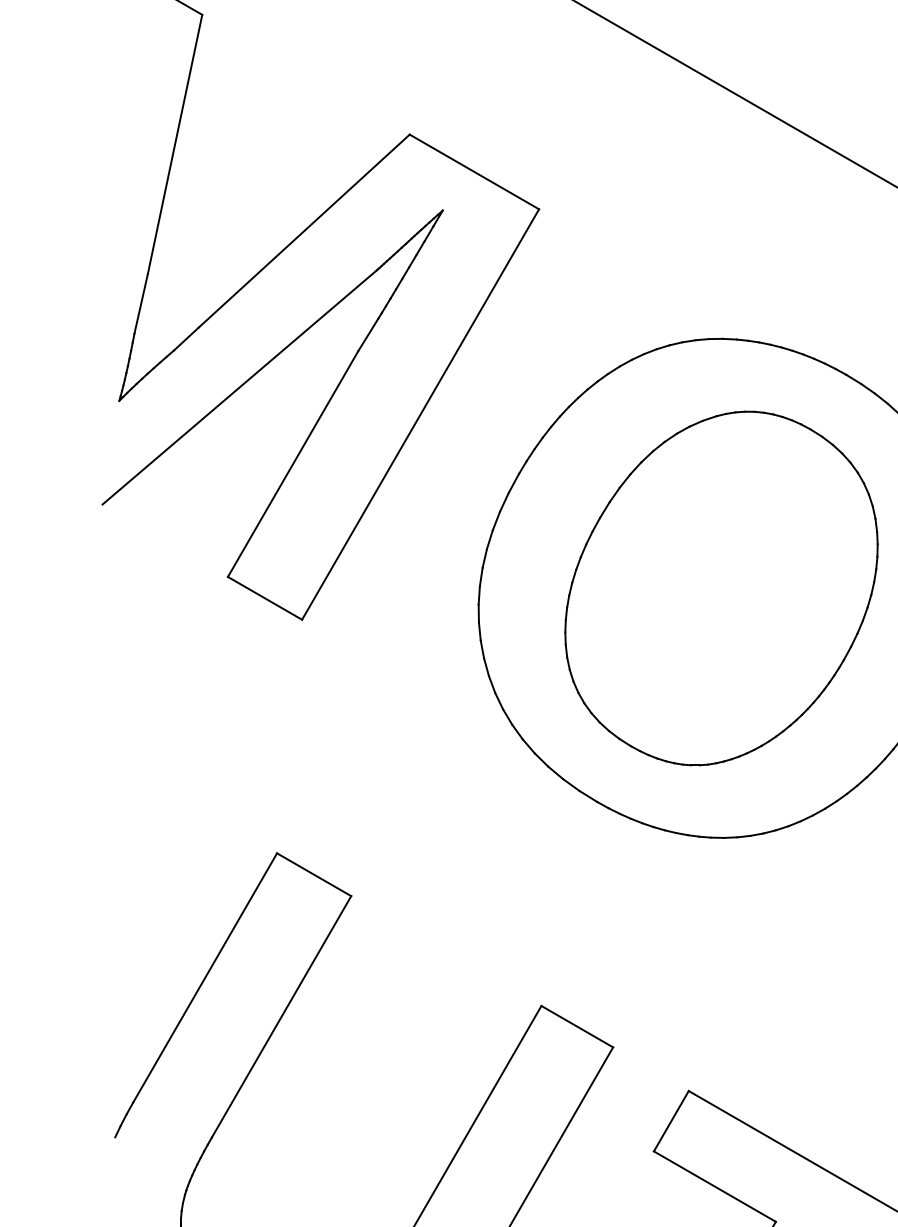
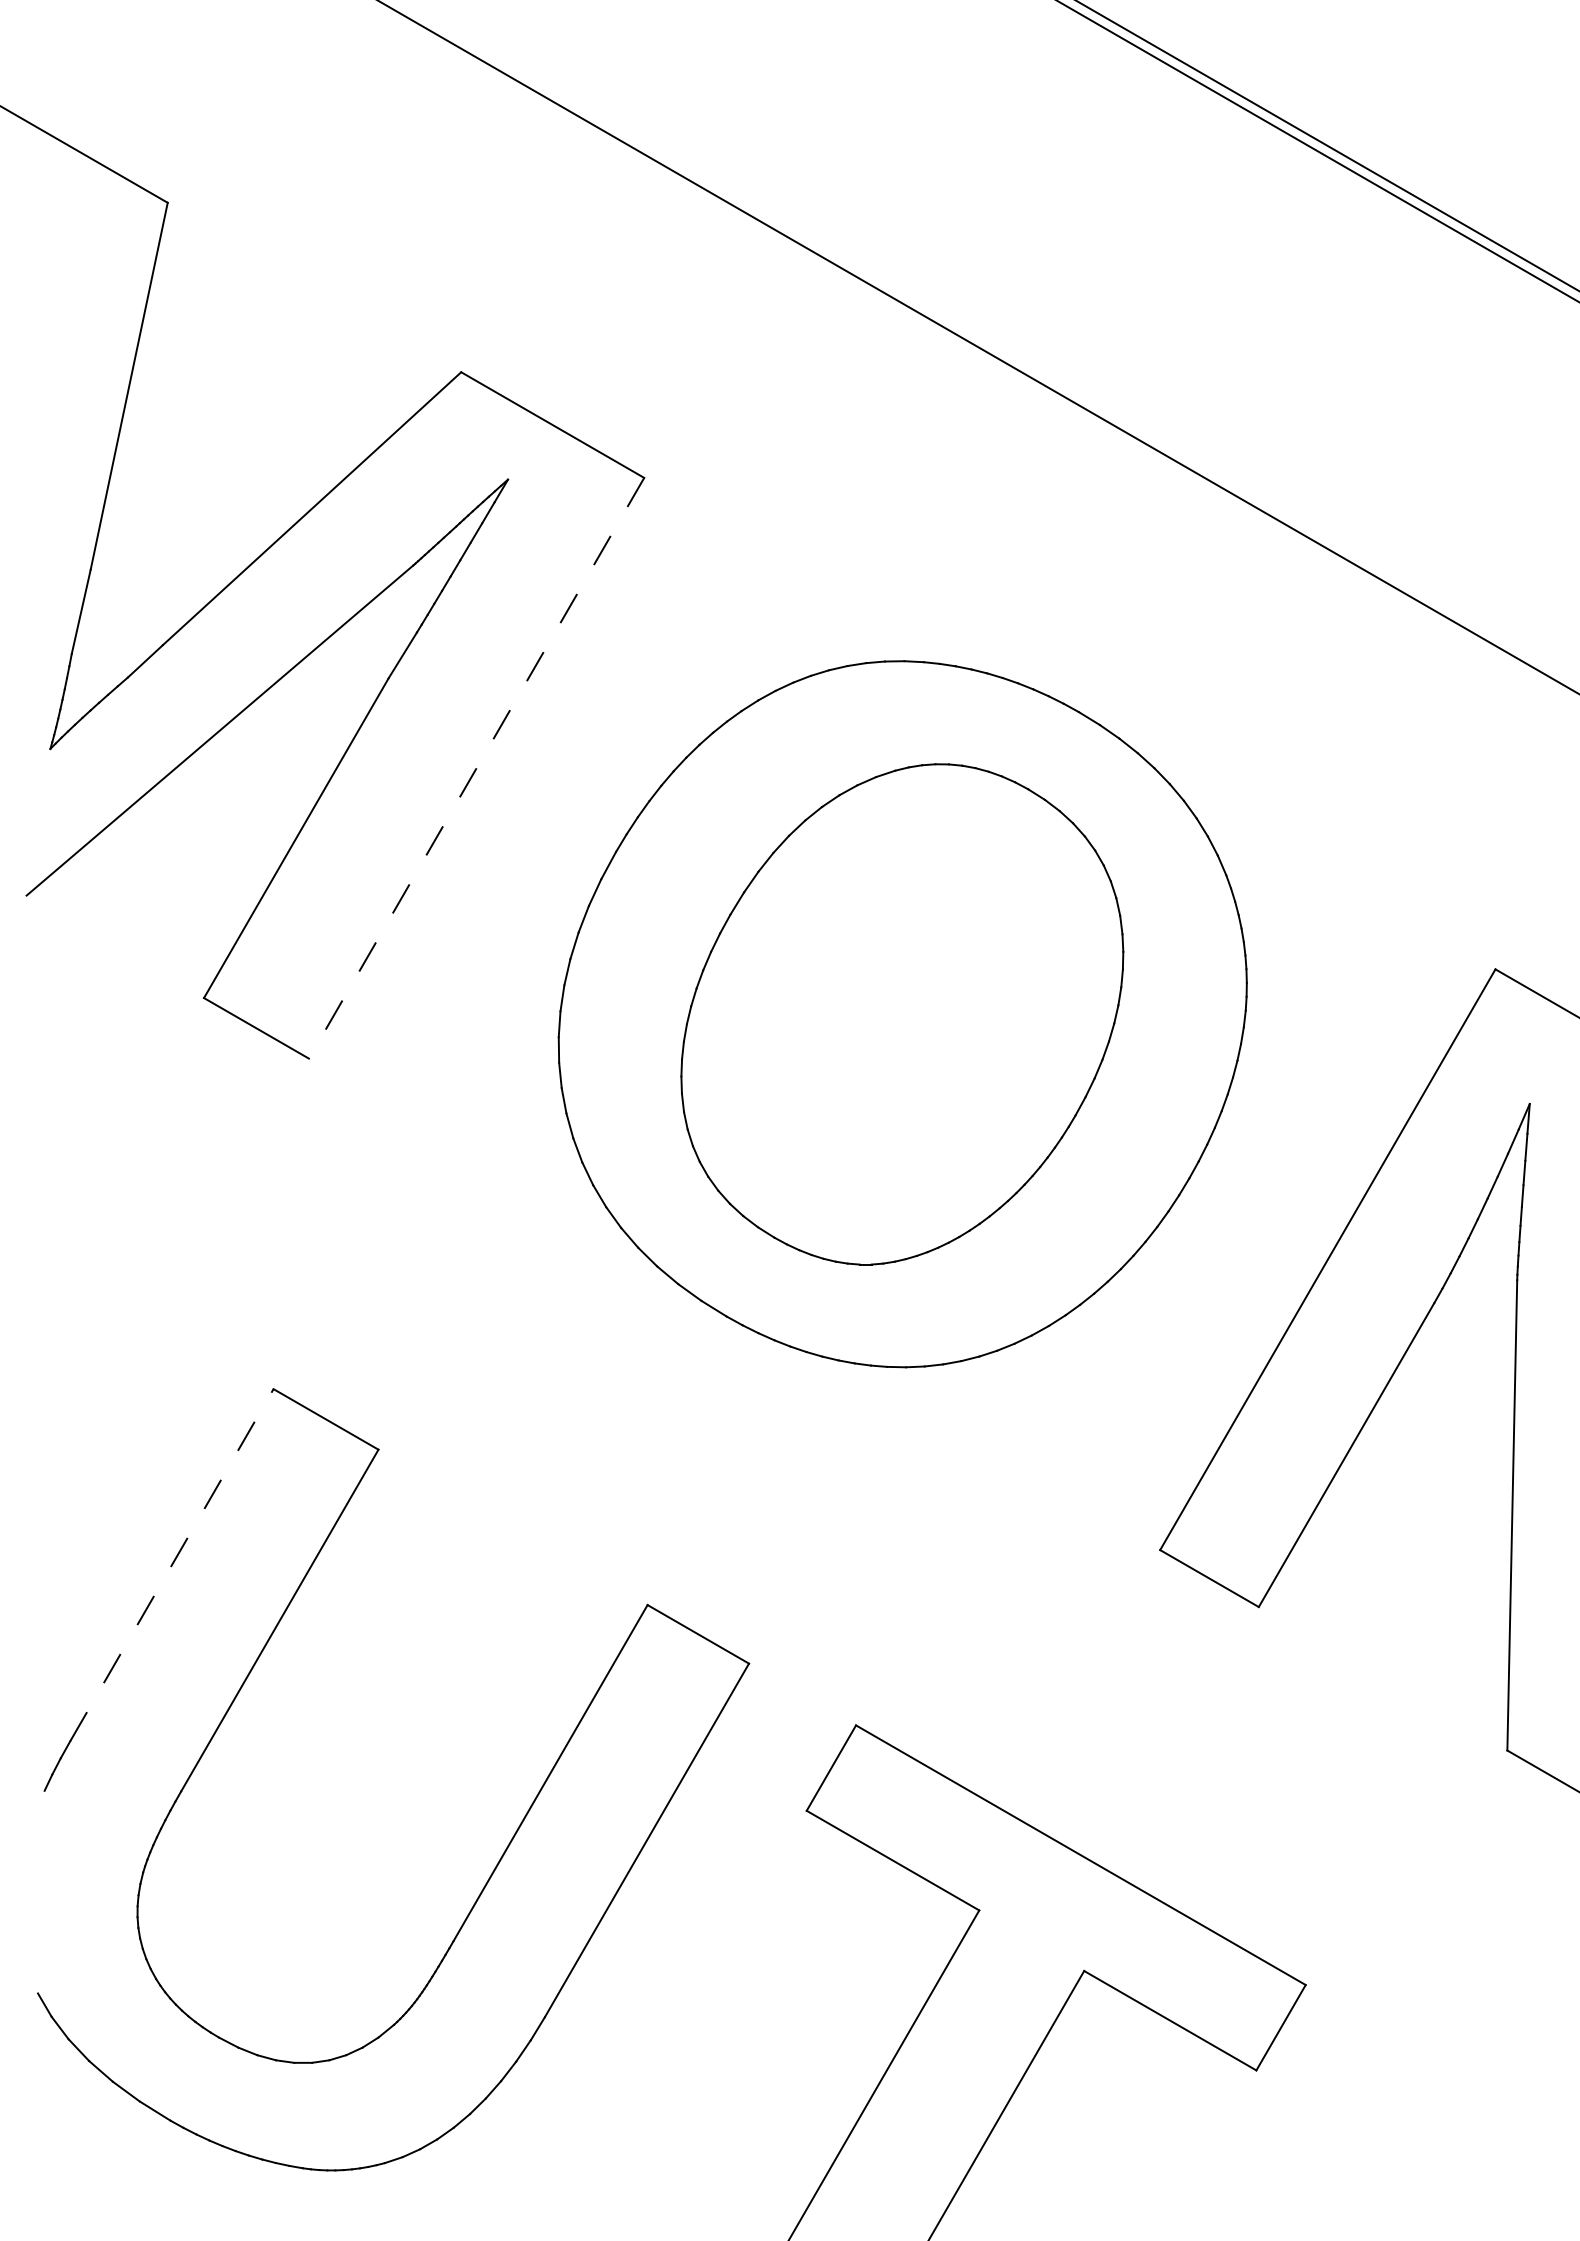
line: (420, 414) -> (476, 768), solid -> dashed
line: (205, 977) -> (172, 1564), solid -> dashed

